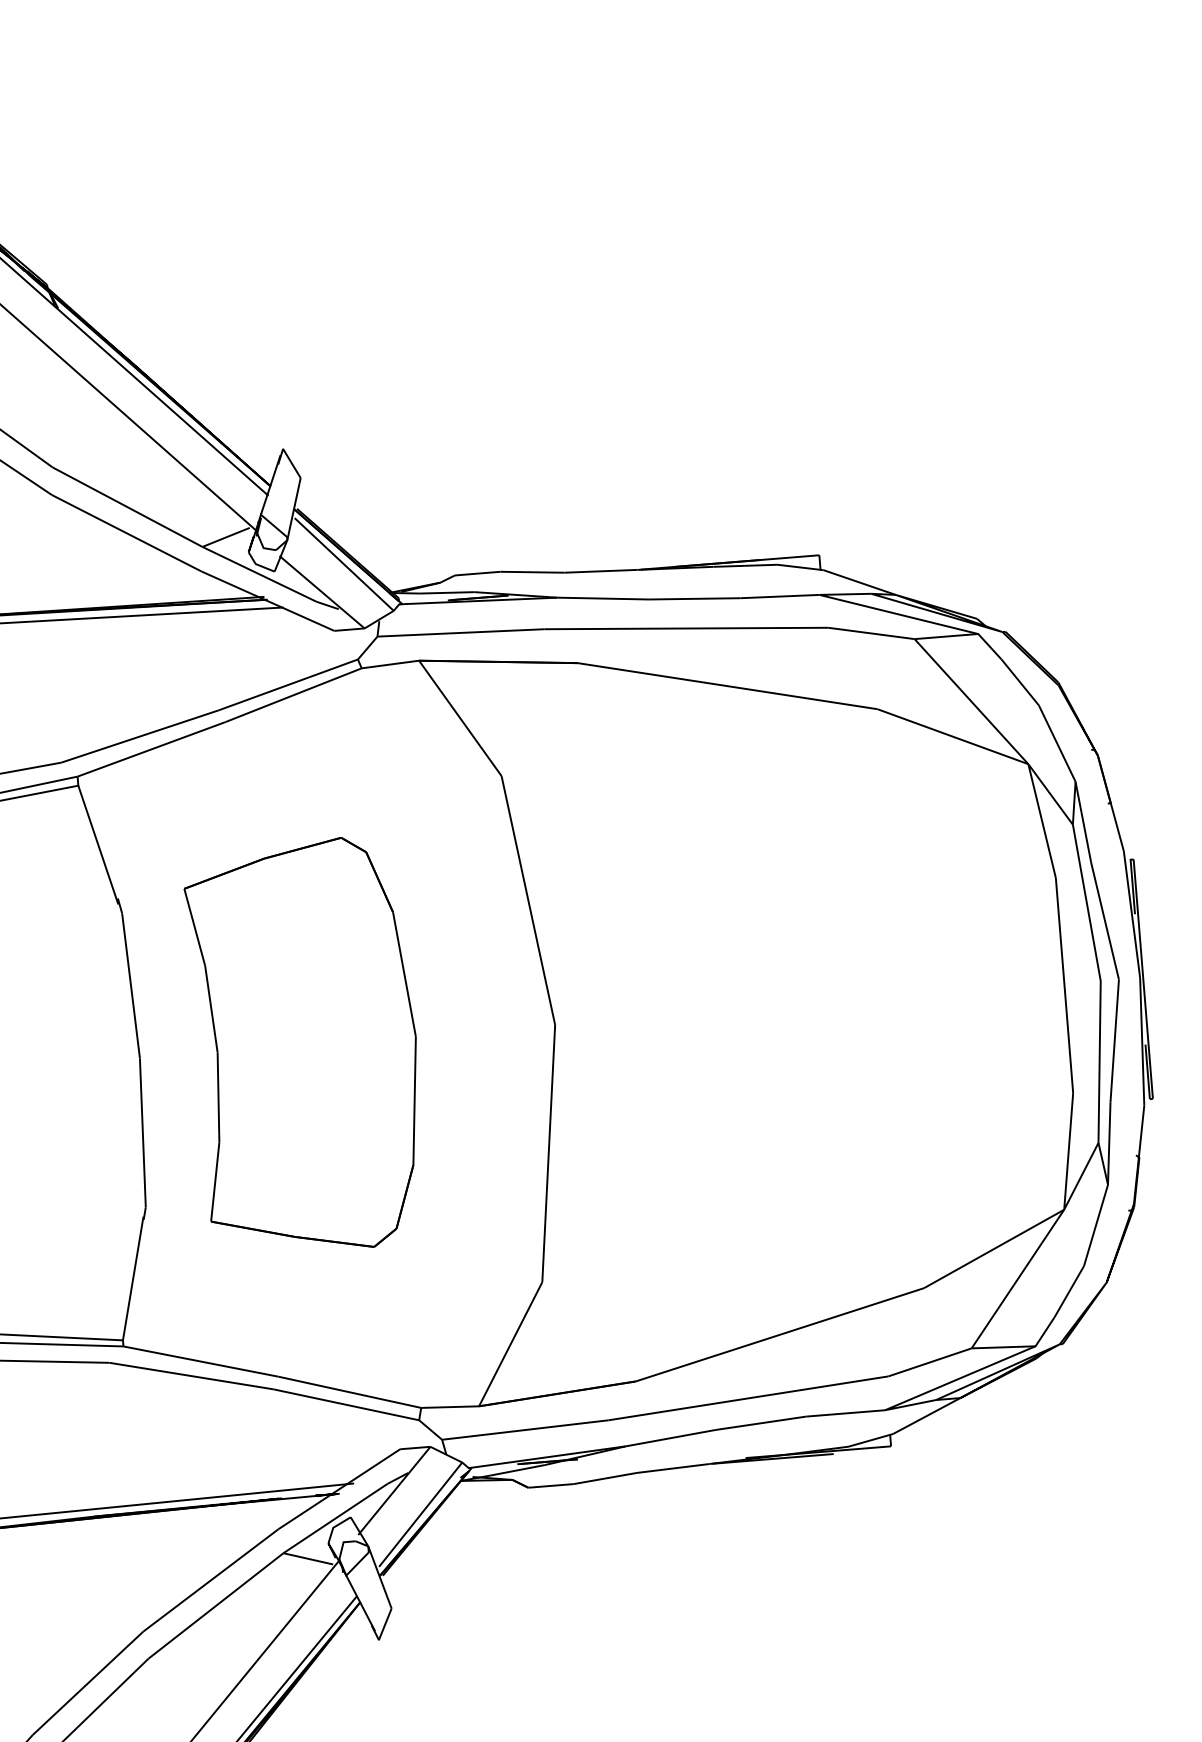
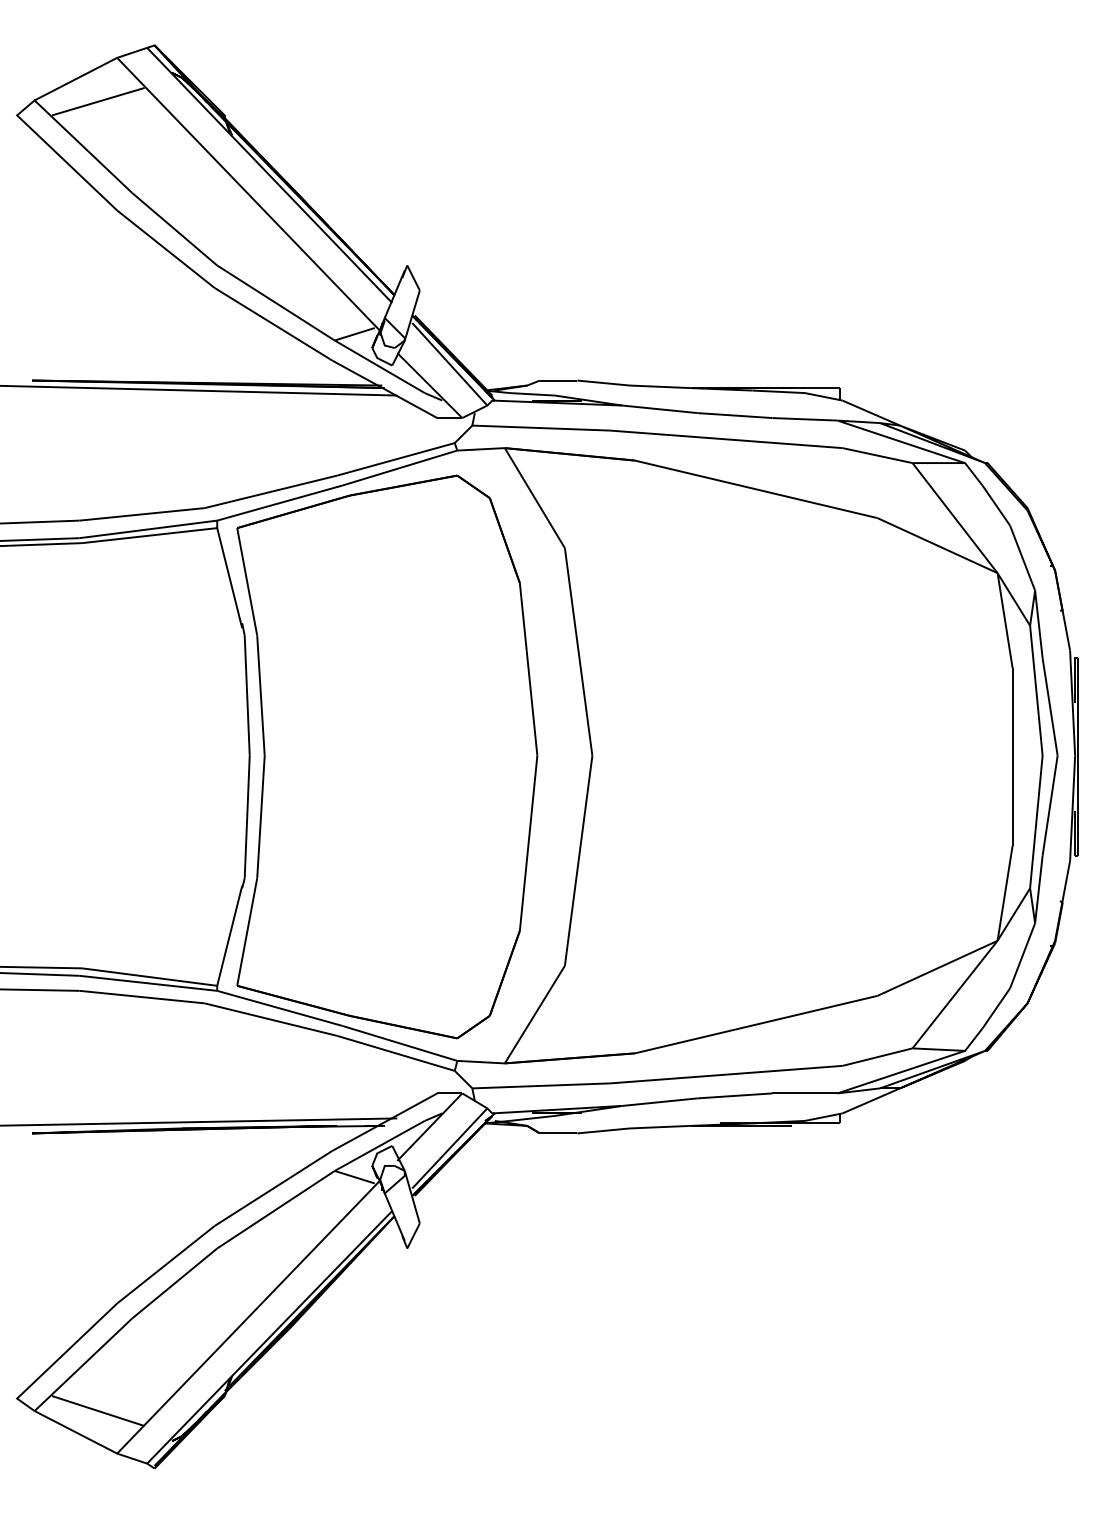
part: (306, 1045) -> (387, 756), size x1.67

